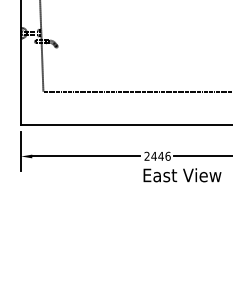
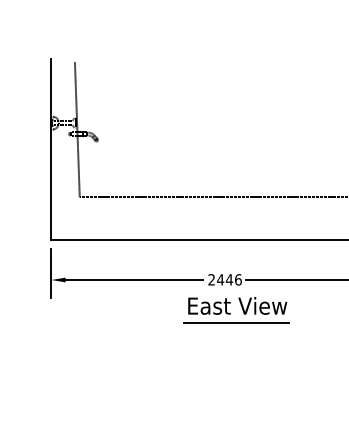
text: (182, 174) -> (237, 305), moved
line: (166, 190) -> (236, 323), added

